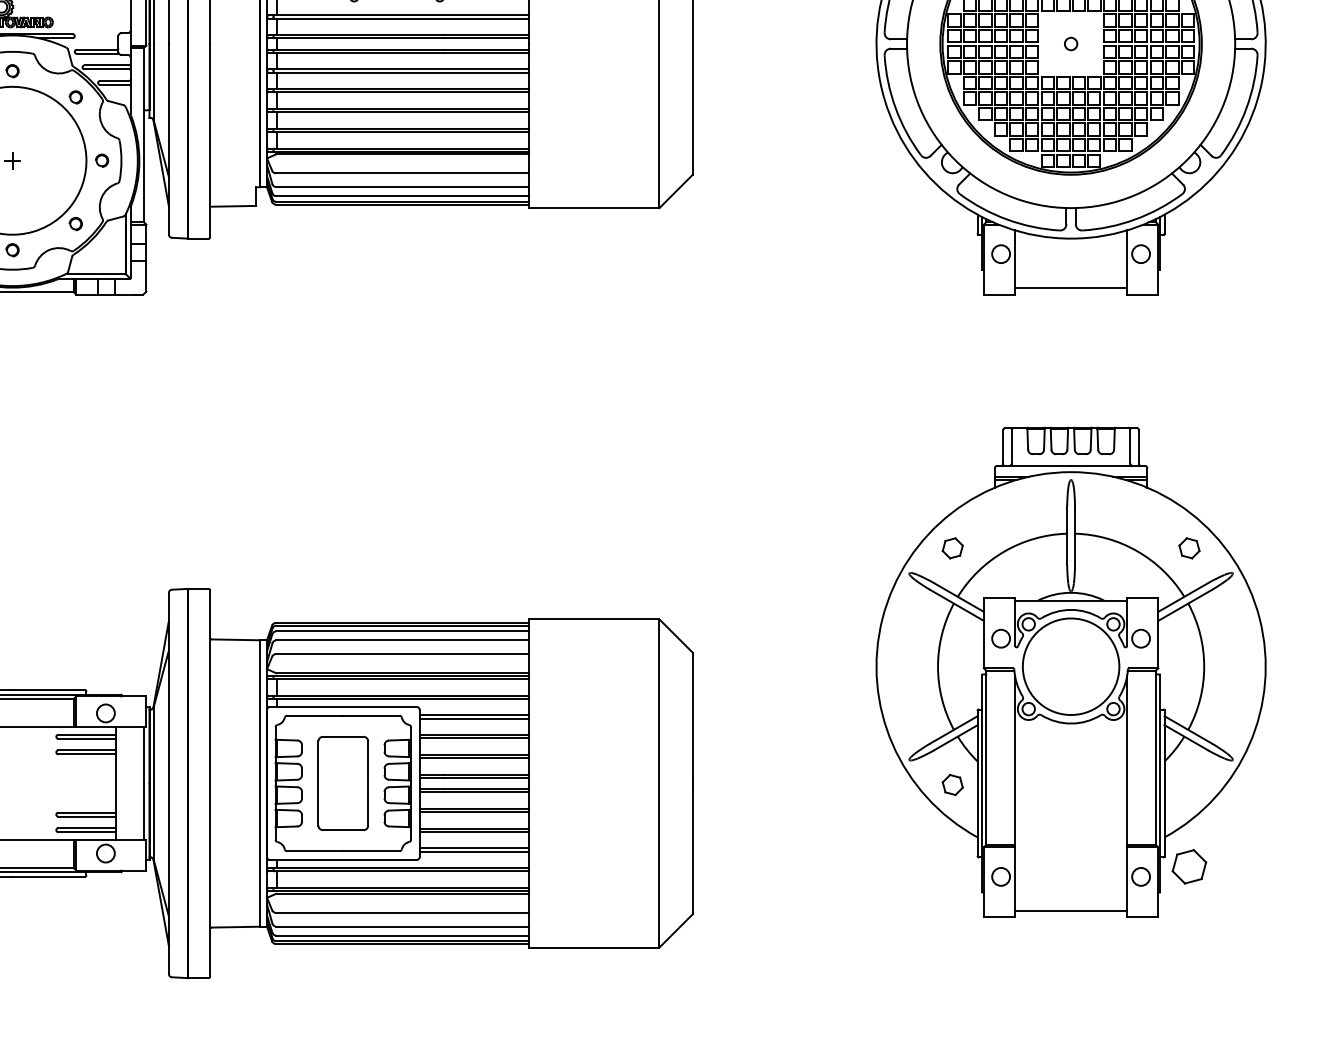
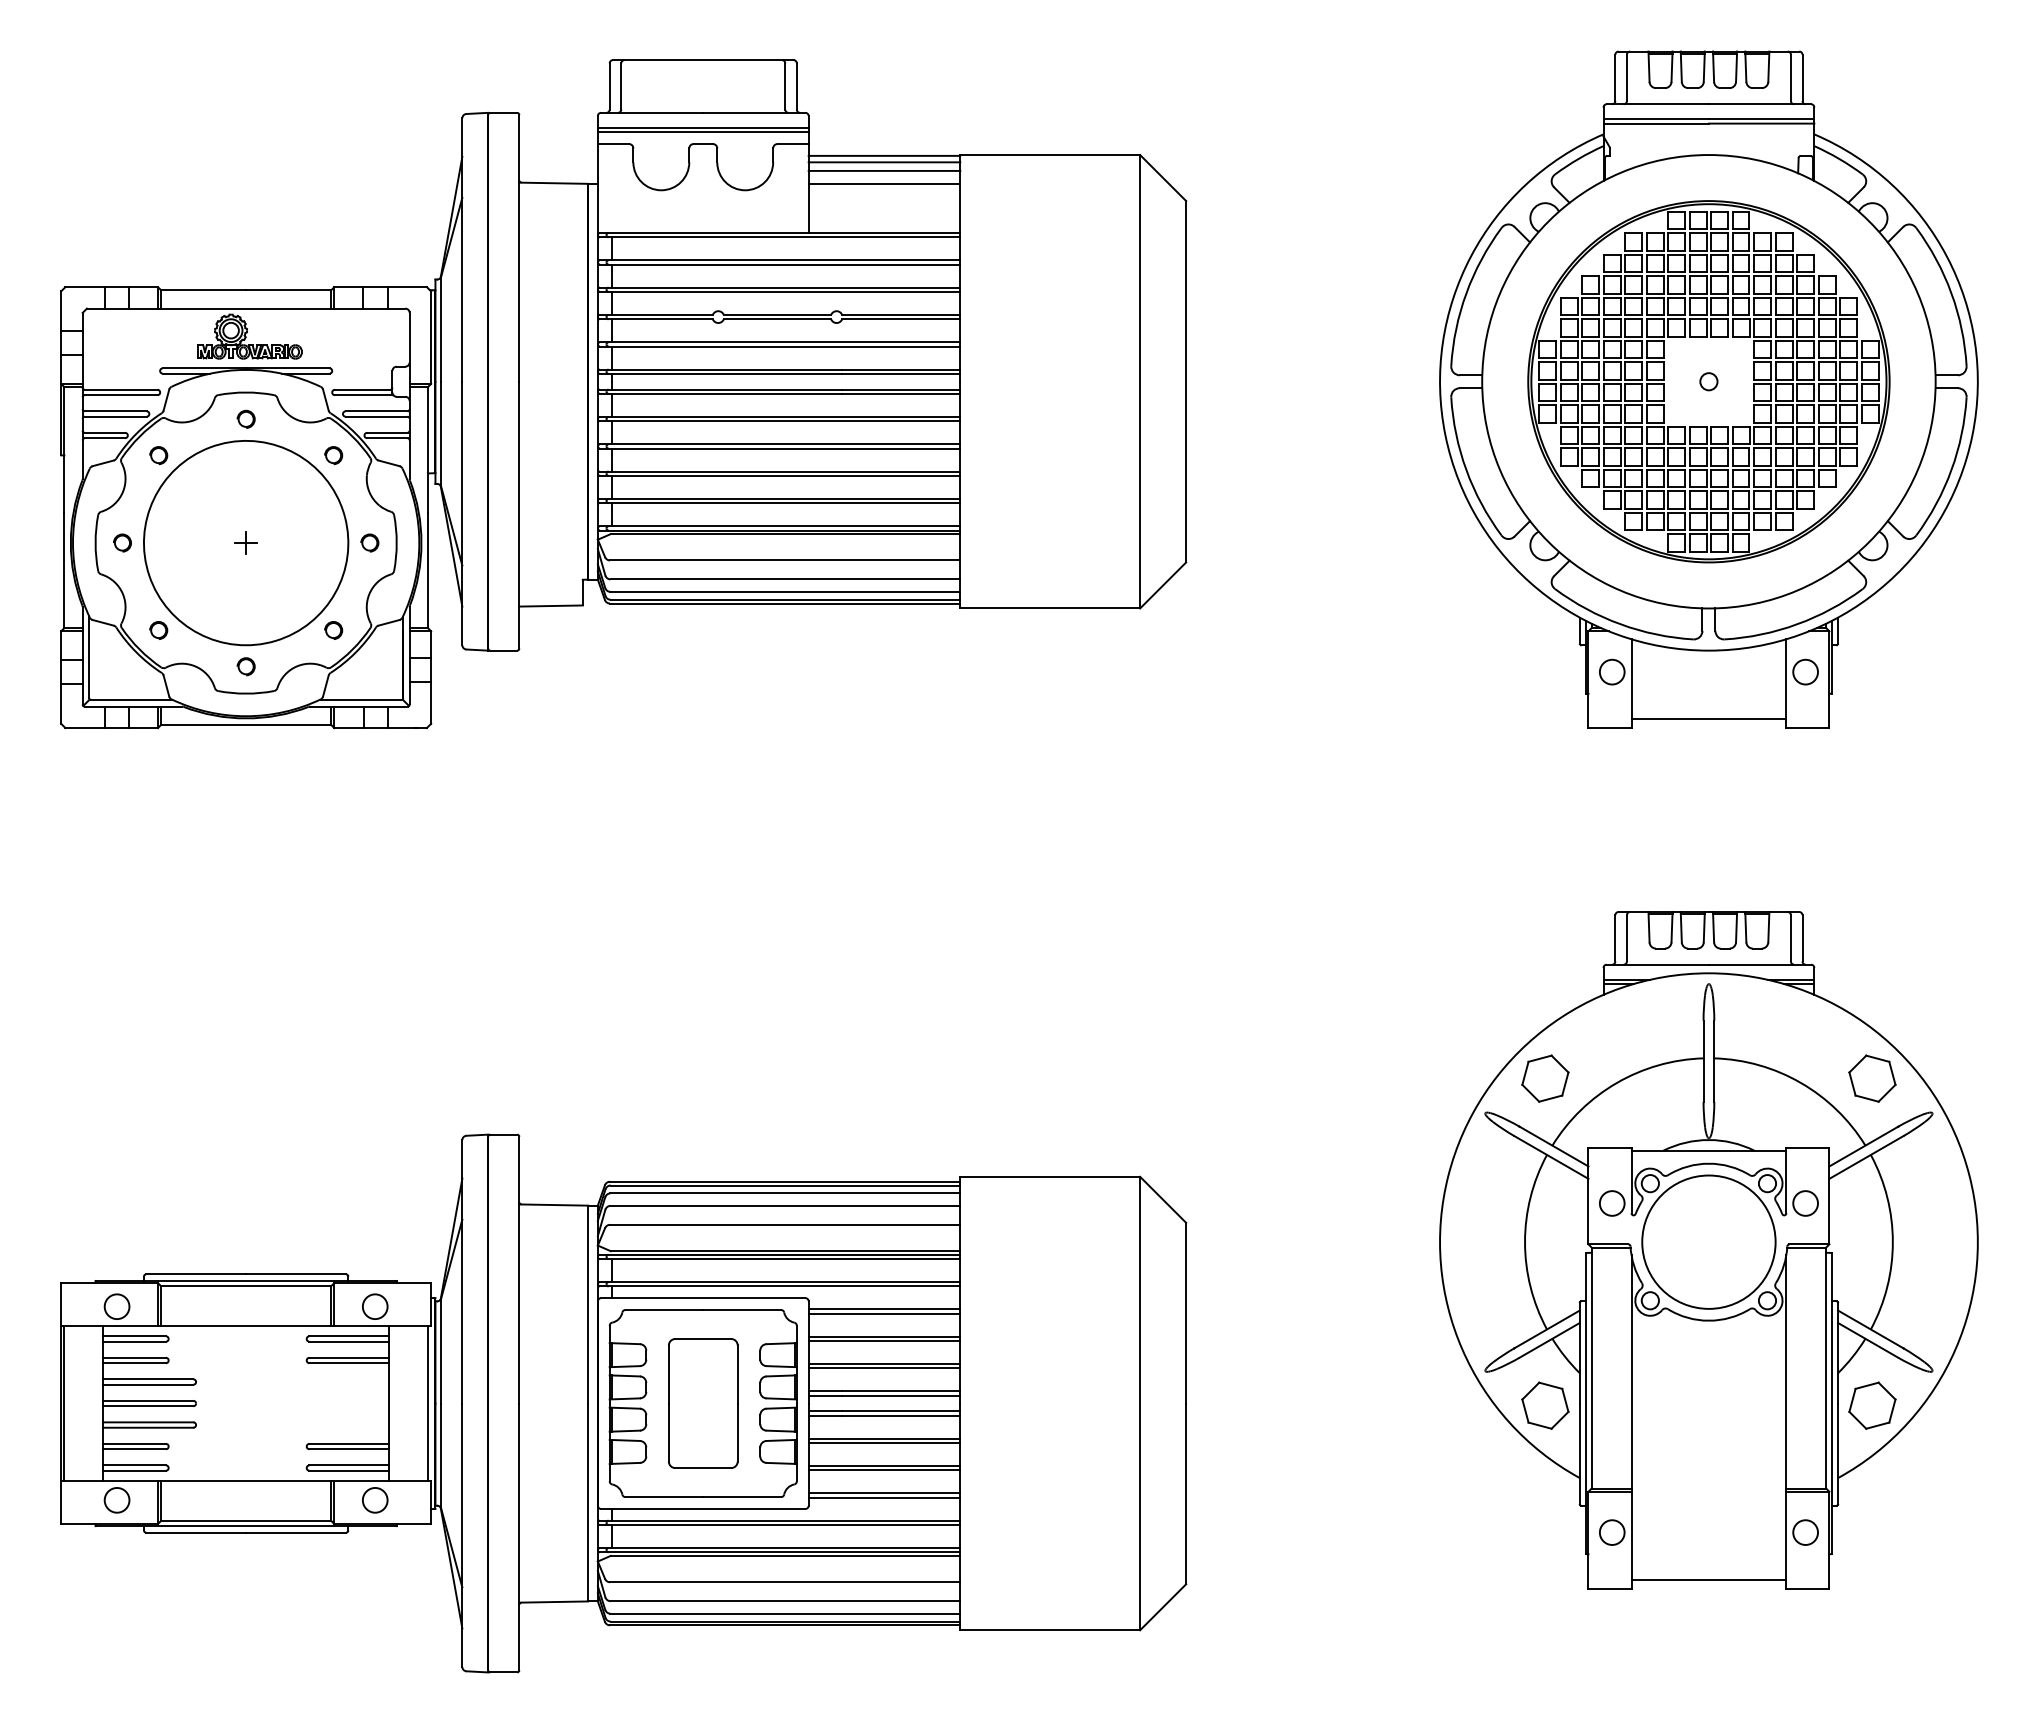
part: (952, 548) -> (1545, 1078), size x1.67
part: (1189, 548) -> (1872, 1078), size x1.67
part: (952, 784) -> (1545, 1405), size x1.67
part: (1189, 866) -> (1872, 1405), moved

